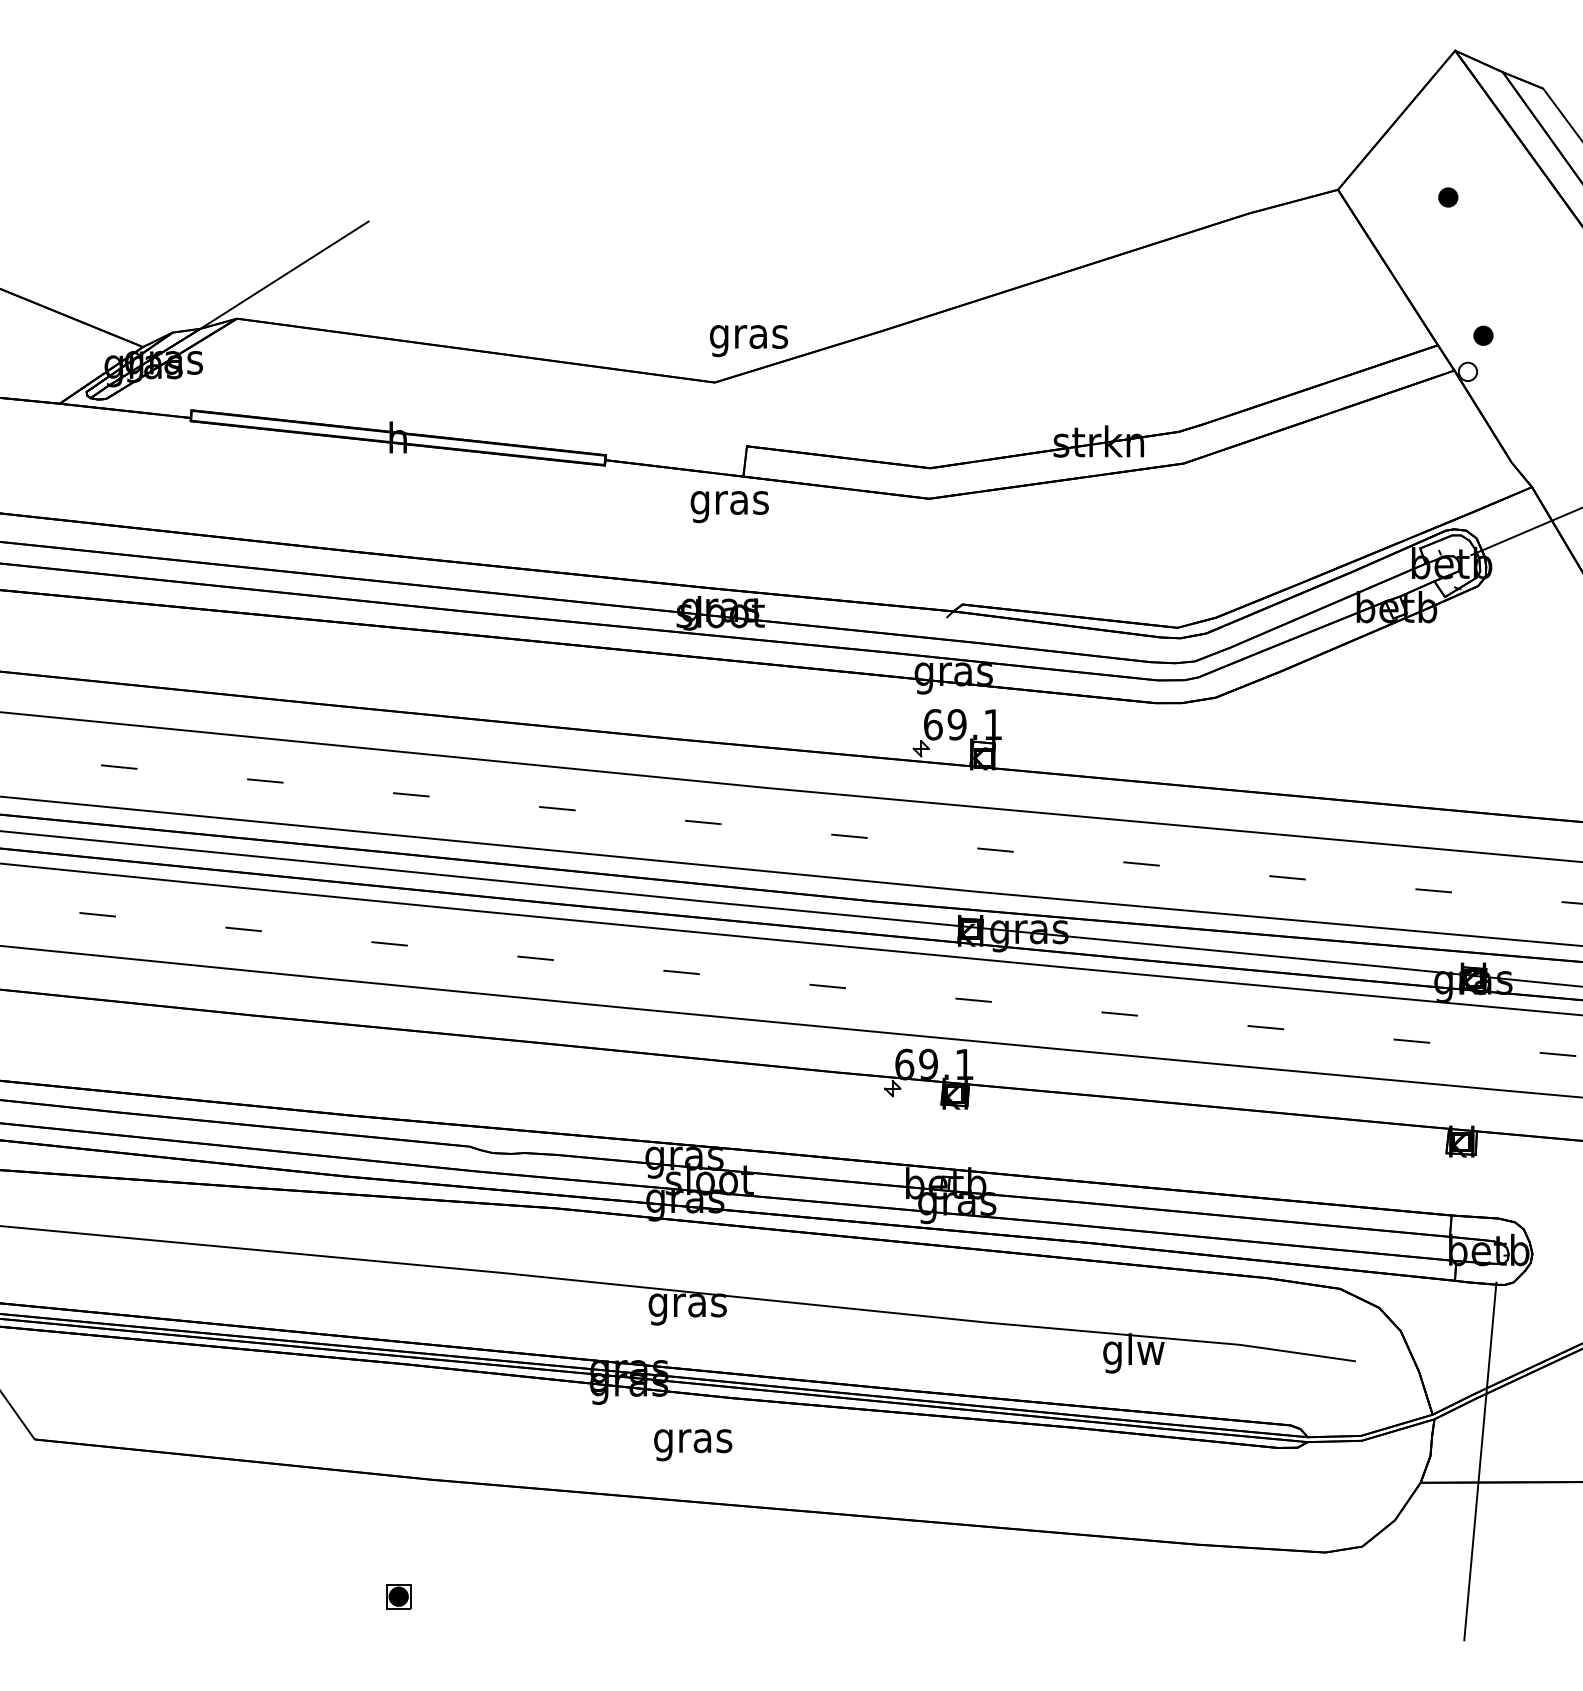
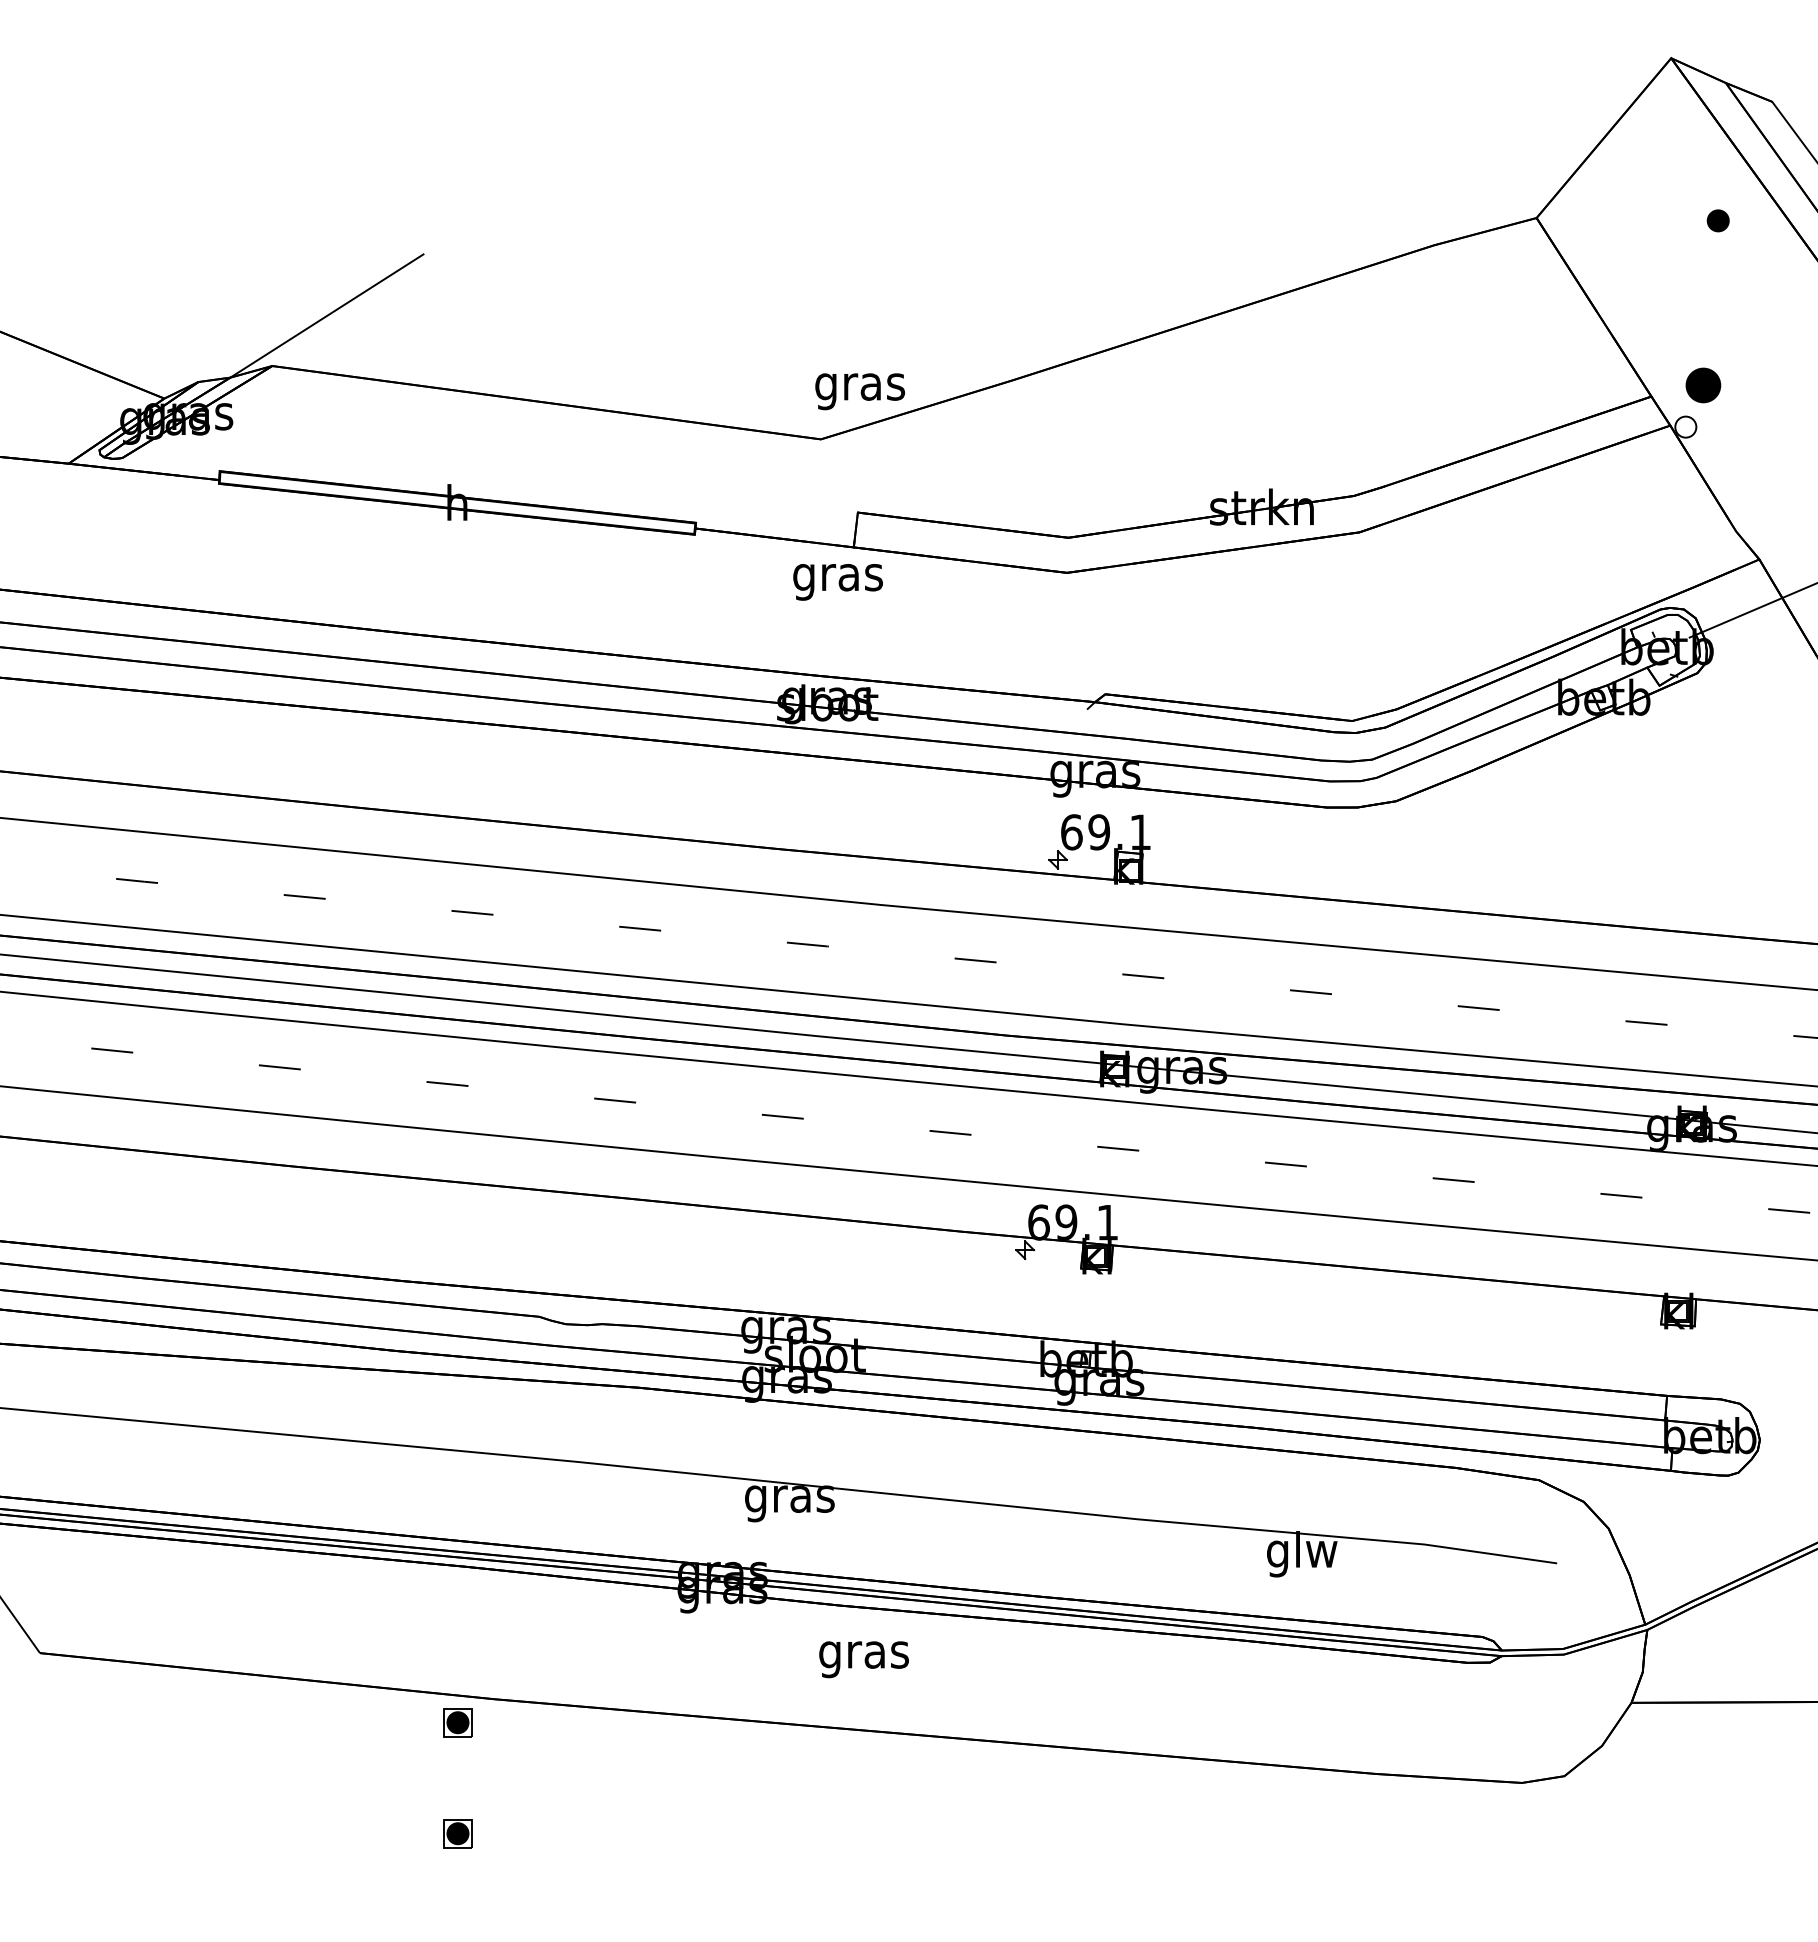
part: (1447, 197) -> (1717, 220), moved
part: (1483, 335) -> (1703, 385), size x1.6
text: (692, 1445) -> (863, 1659), moved
line: (1479, 1460) -> (1699, 1677), removed
part: (398, 1499) -> (457, 1722), added

